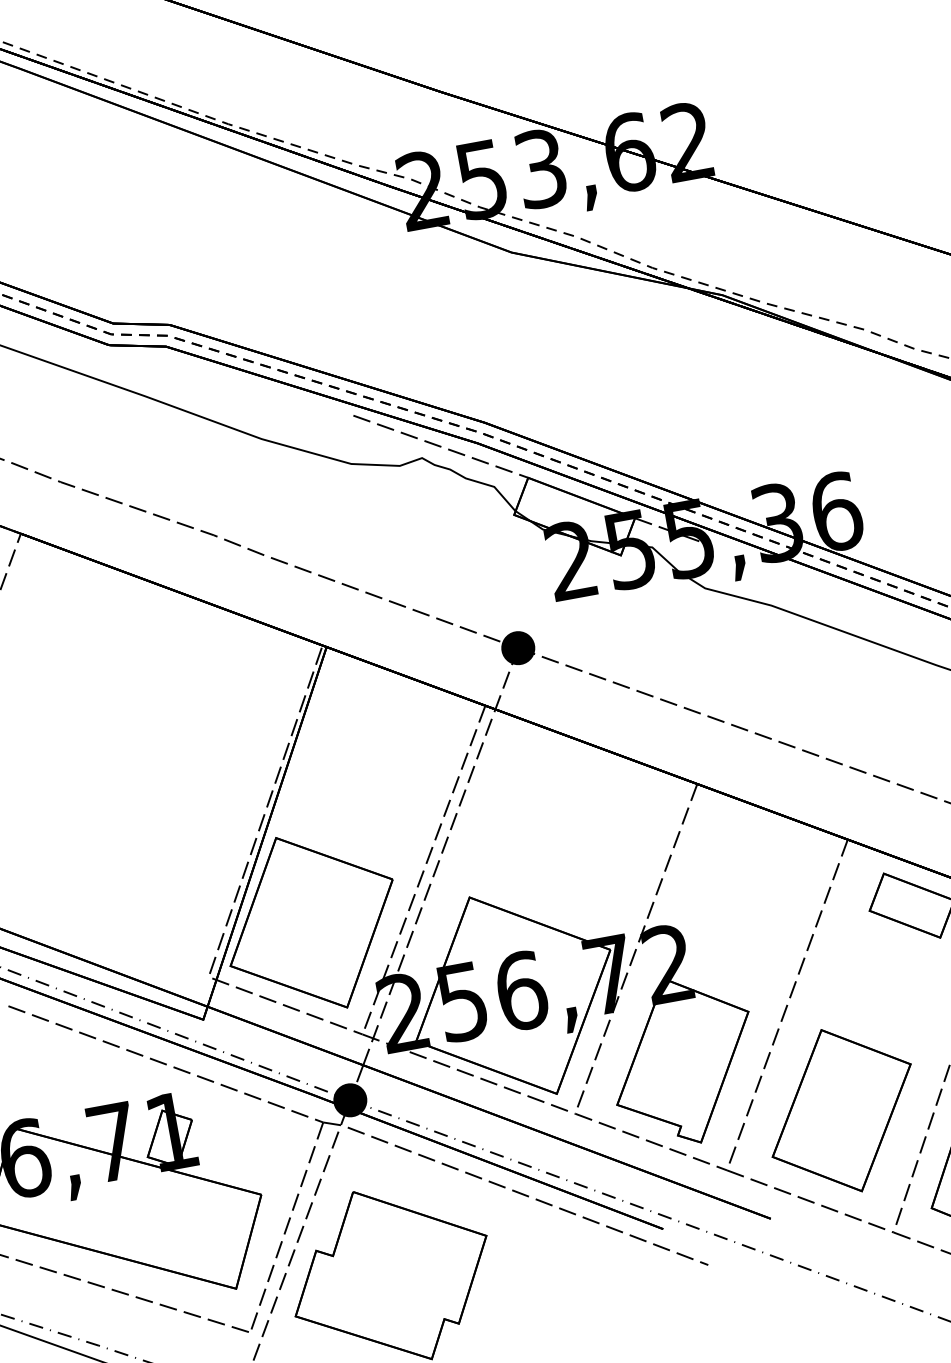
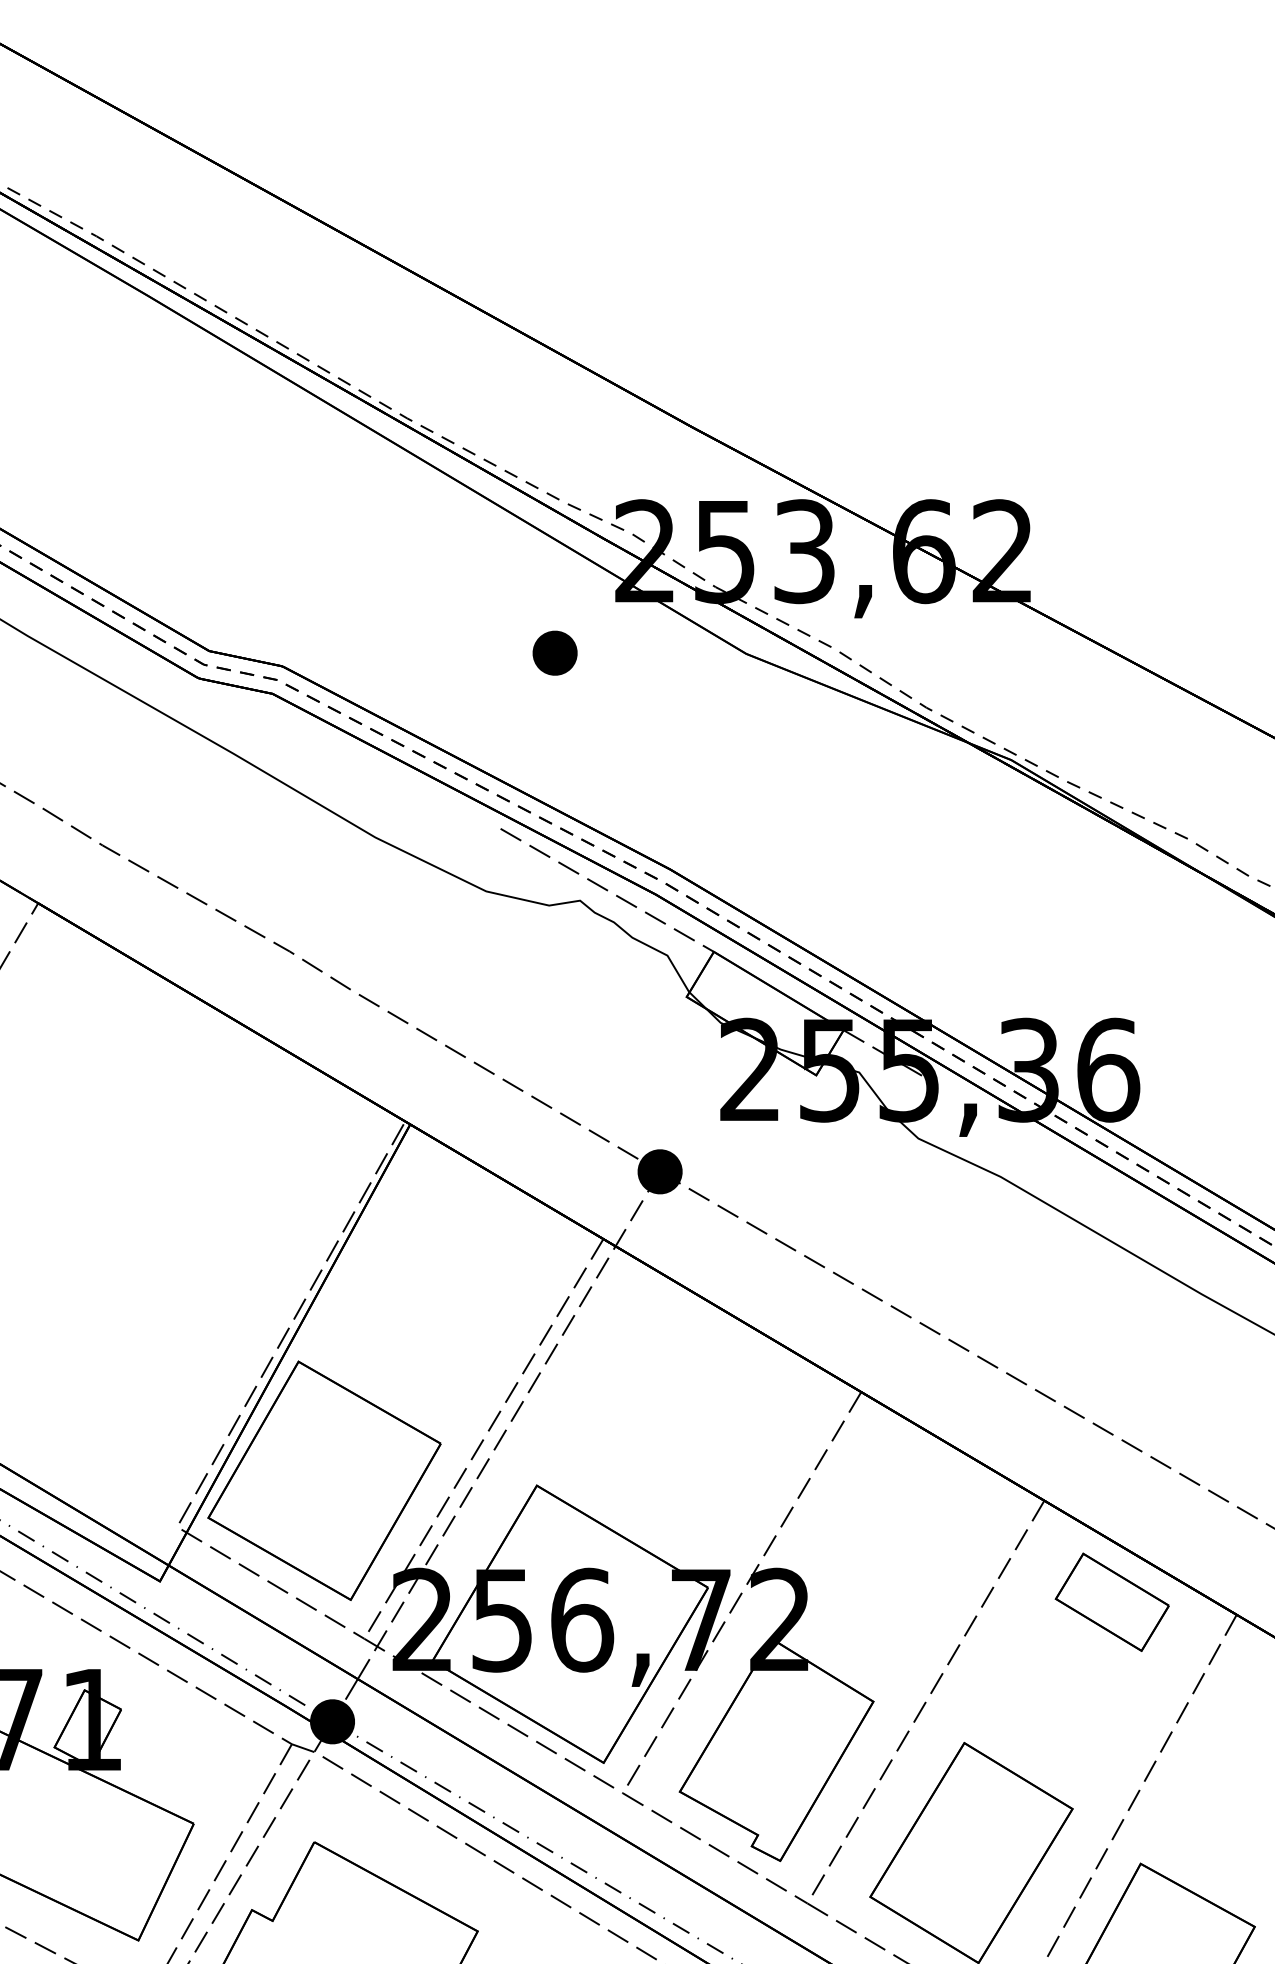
part: (369, 277) -> (554, 652), added

